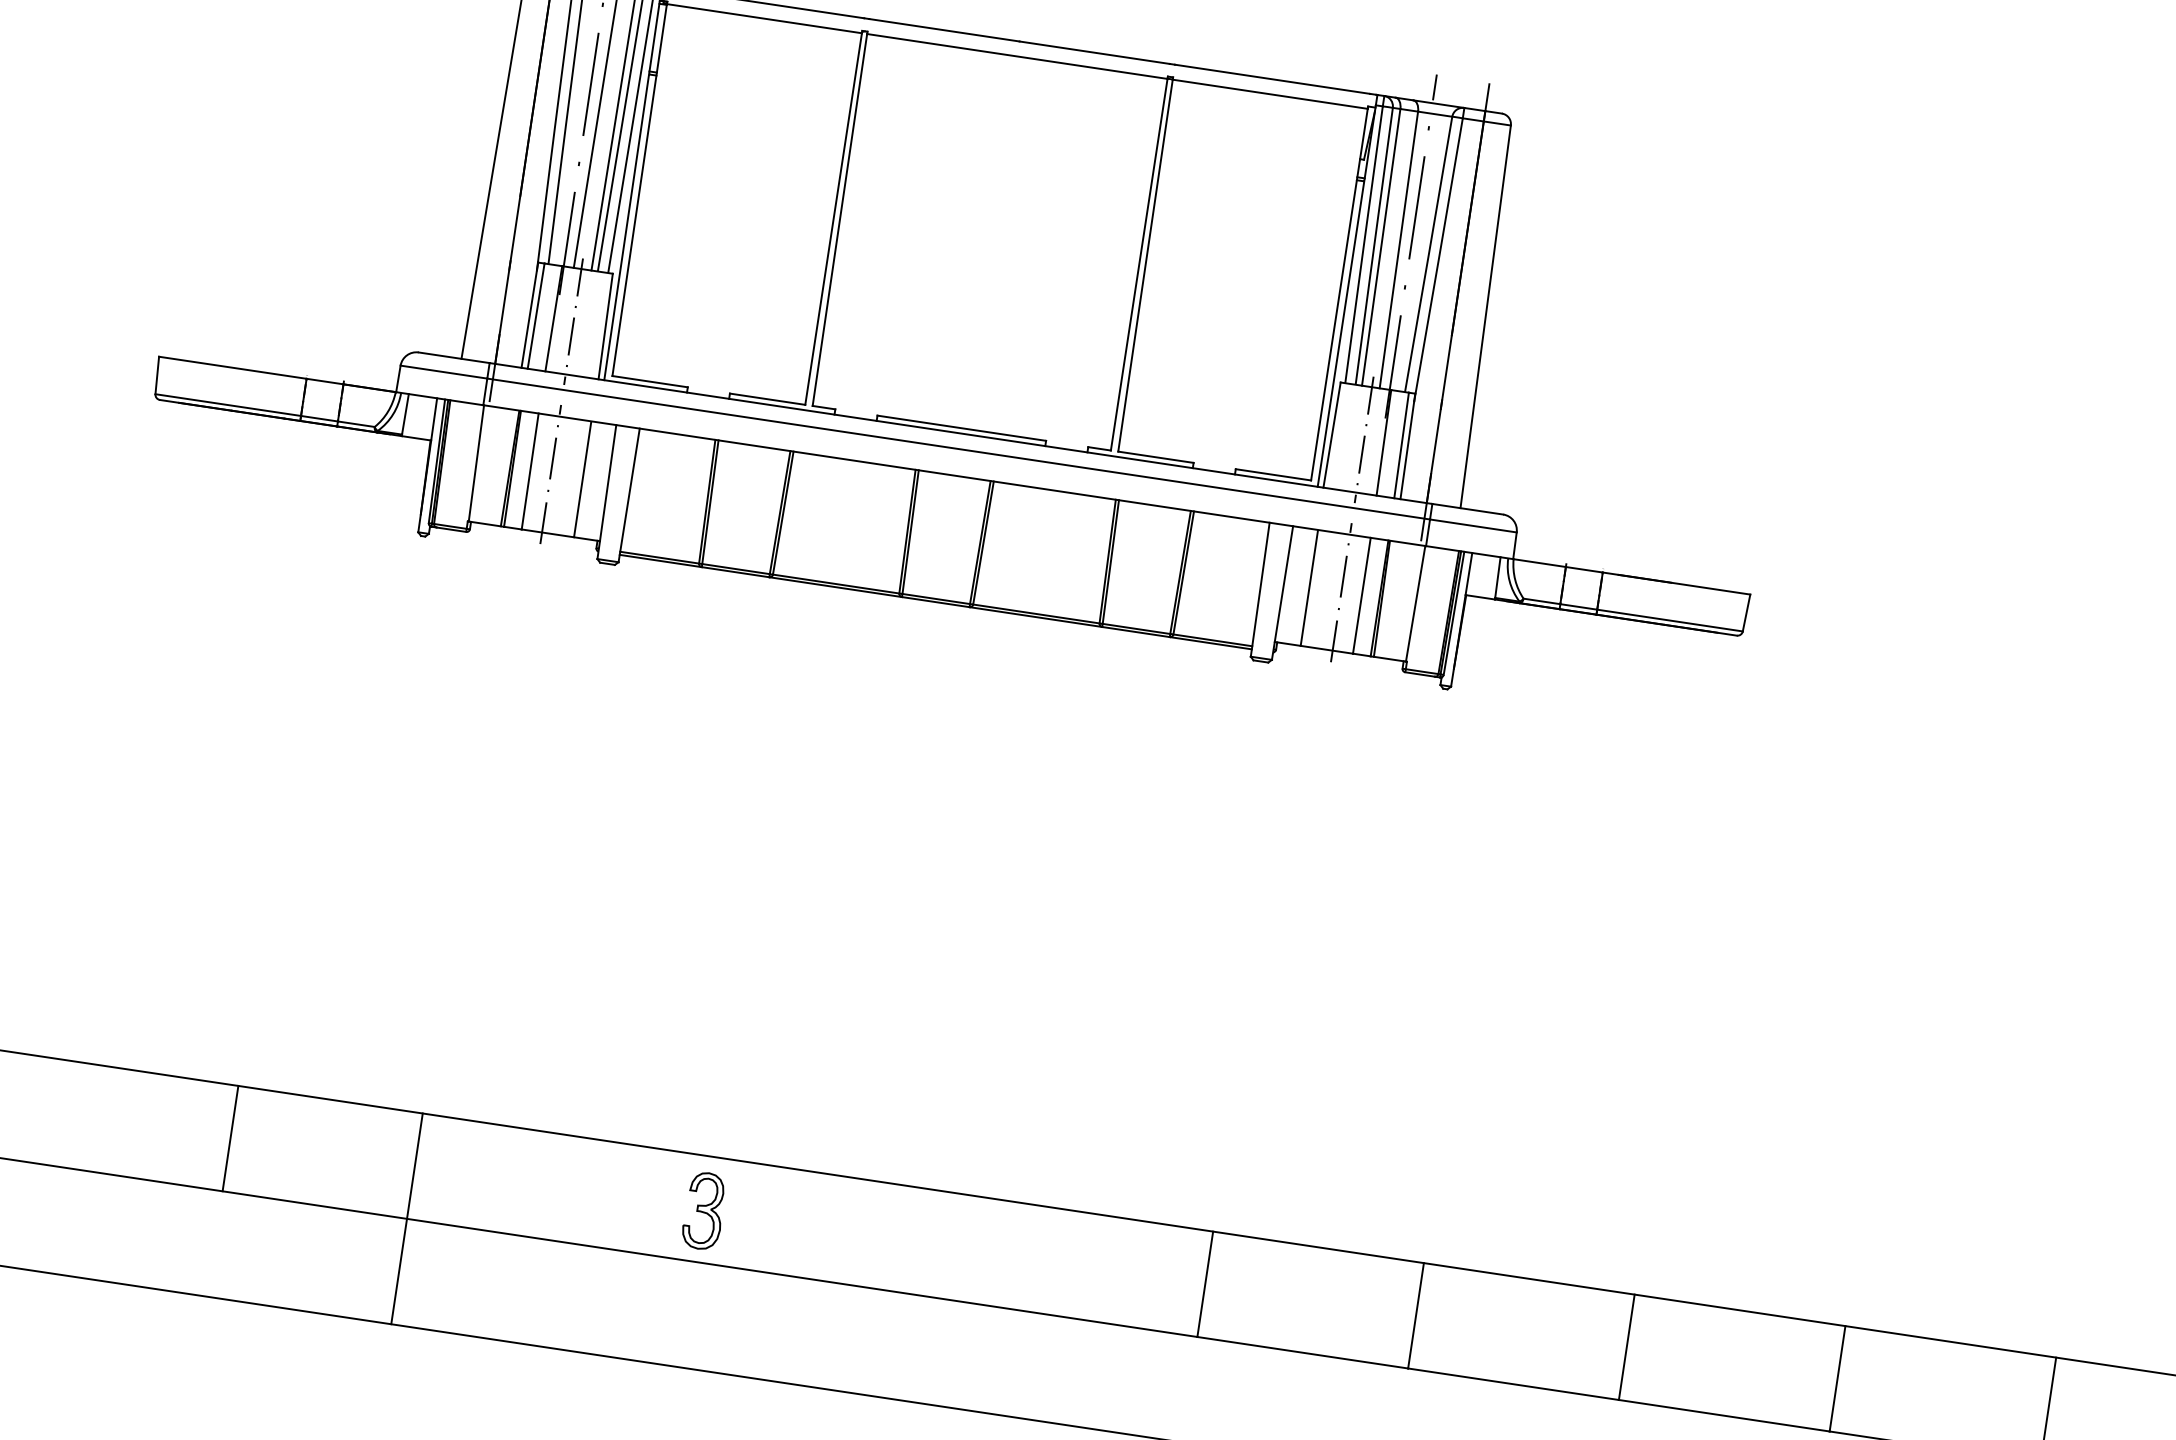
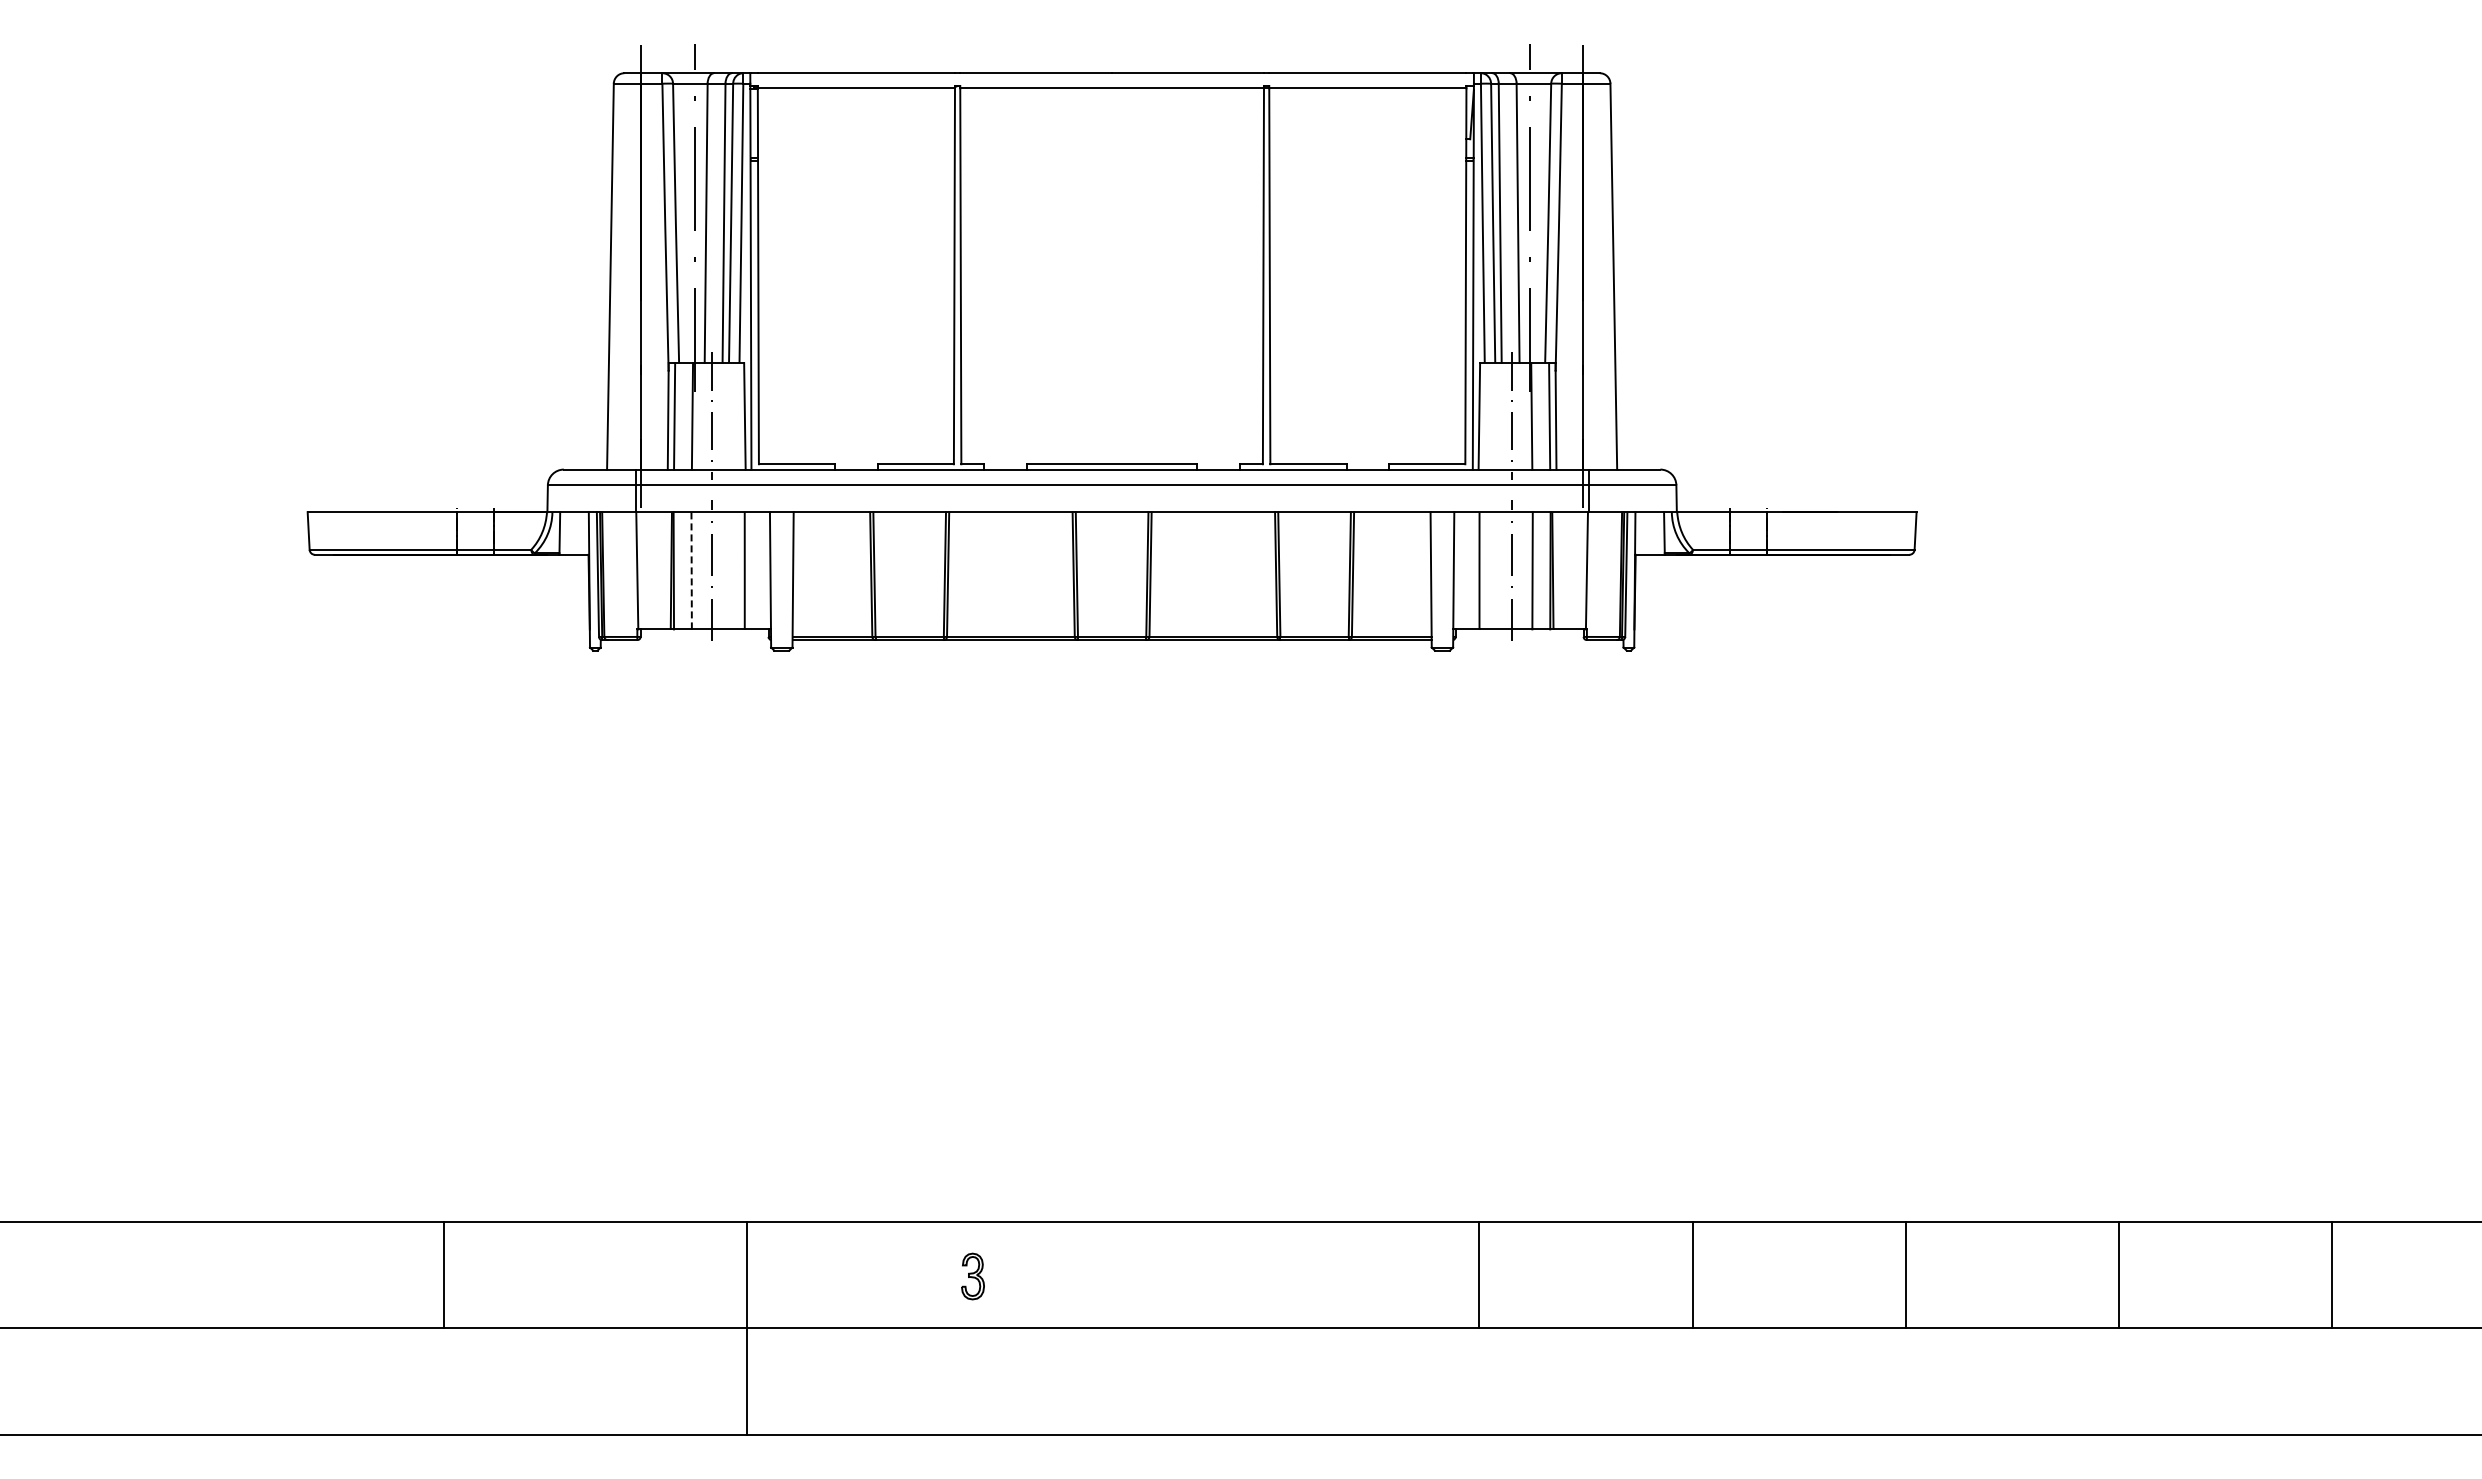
line: (530, 471) -> (691, 570), solid -> dashed
line: (230, 1138) -> (443, 1274), moved
part: (703, 1210) -> (972, 1276), size x0.6
line: (407, 1218) -> (747, 1327), moved

